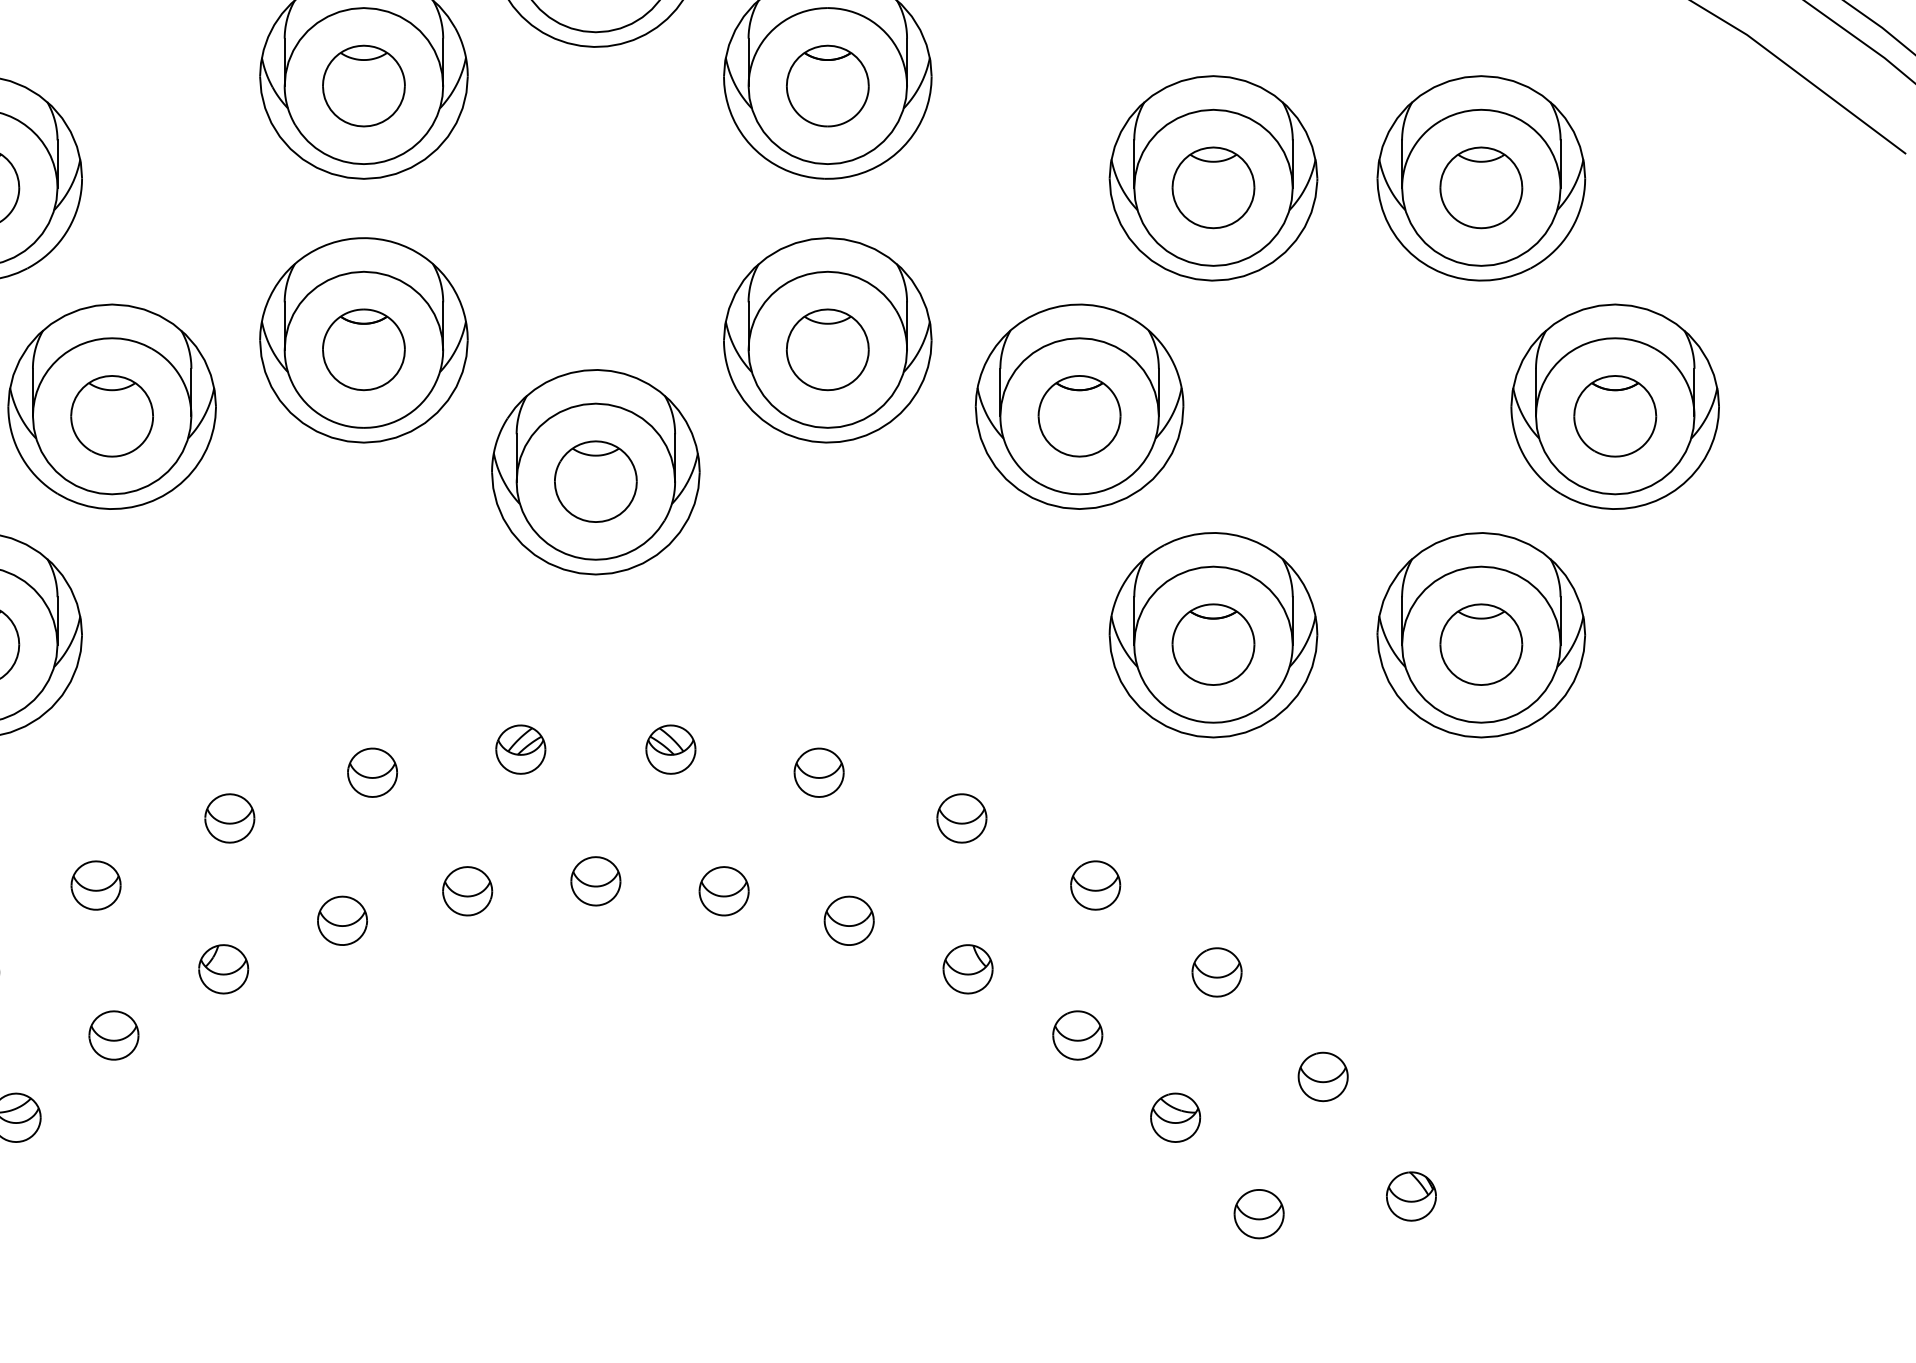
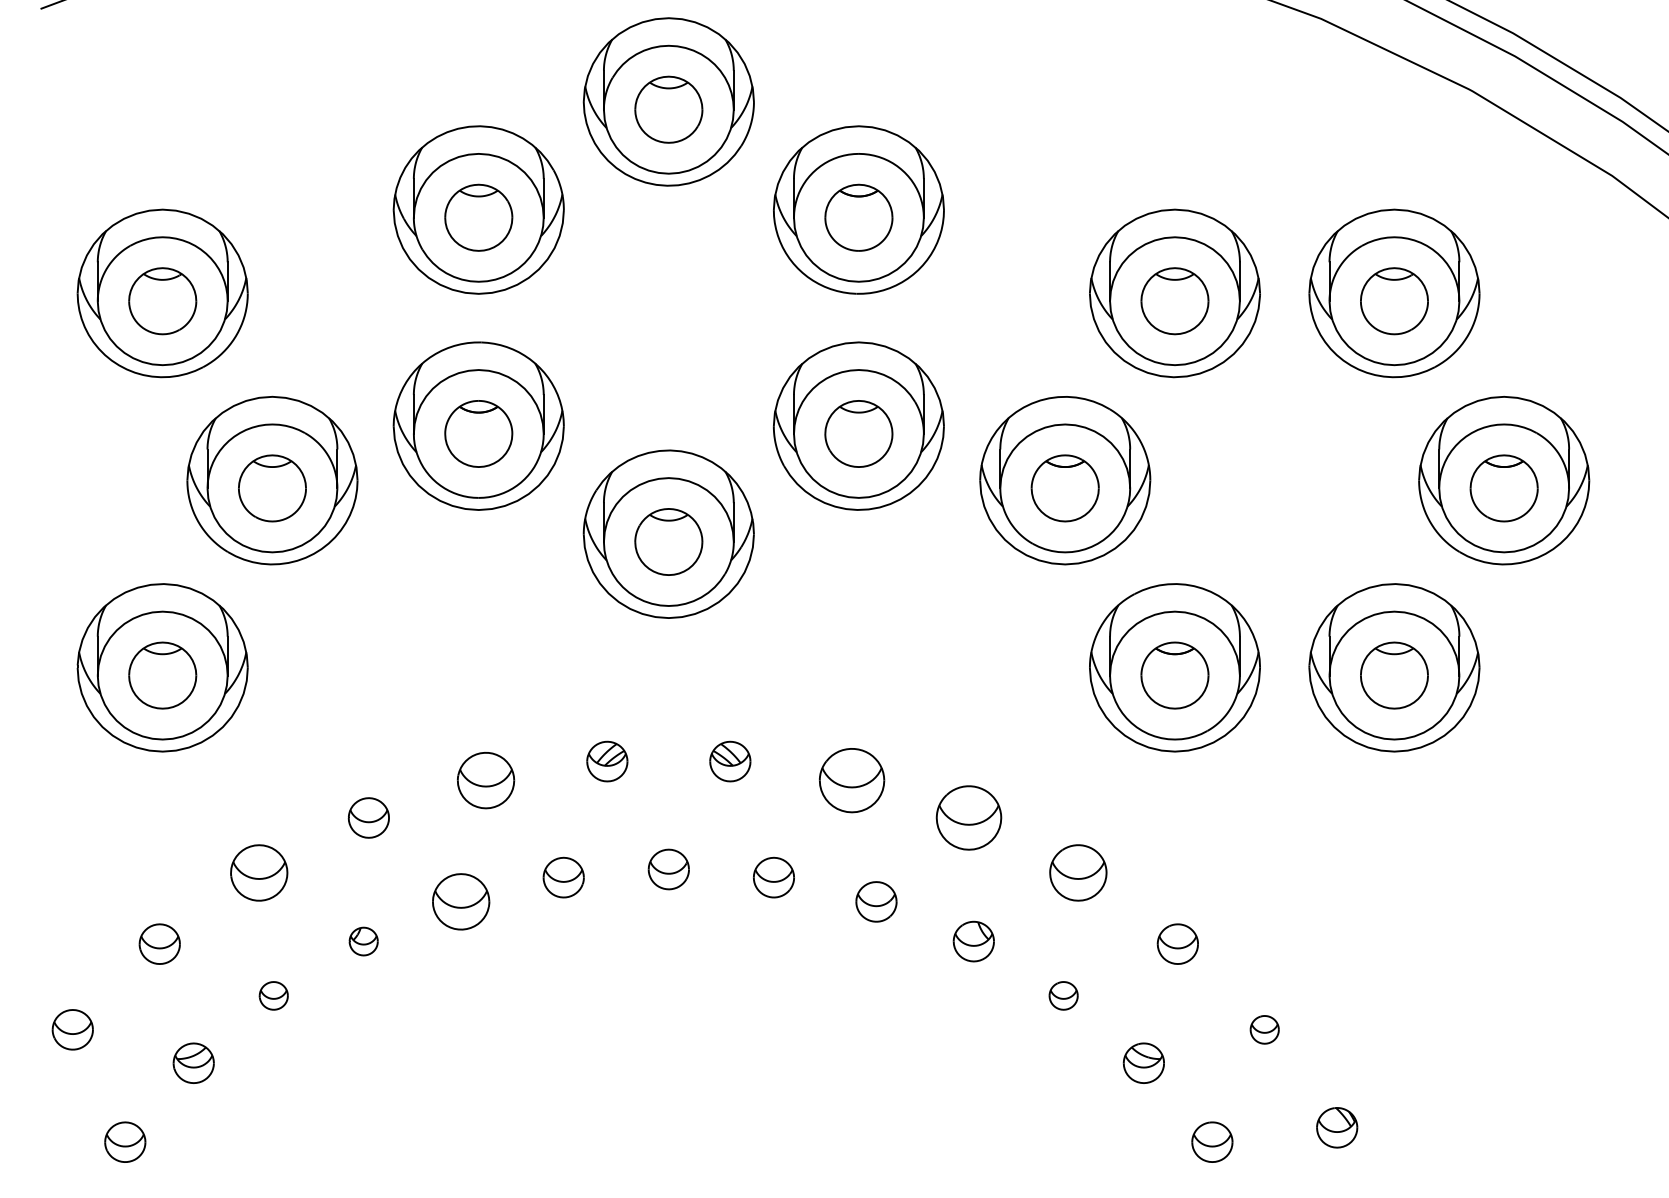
part: (372, 772) -> (485, 780), size x1.4
part: (818, 772) -> (851, 780), size x1.6
part: (961, 817) -> (968, 817), size x1.6
part: (96, 884) -> (259, 872), size x1.4
part: (1095, 884) -> (1078, 872), size x1.4
part: (342, 920) -> (461, 901), size x1.4
part: (223, 969) -> (363, 941), size x0.7
part: (113, 1035) -> (273, 995), size x0.7
part: (1077, 1035) -> (1063, 995), size x0.7
part: (1322, 1076) -> (1264, 1029), size x0.7

